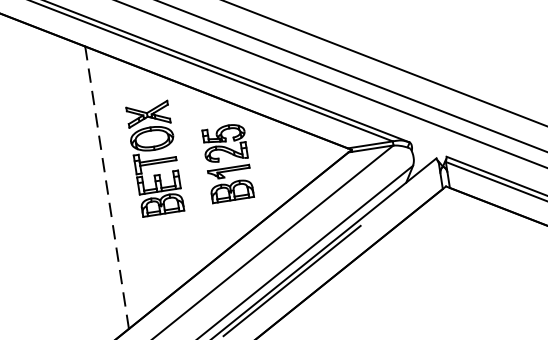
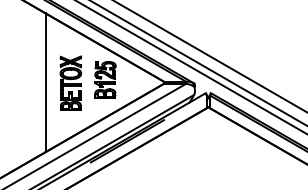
part: (154, 156) -> (70, 82), moved
line: (106, 187) -> (45, 82), dashed -> solid

